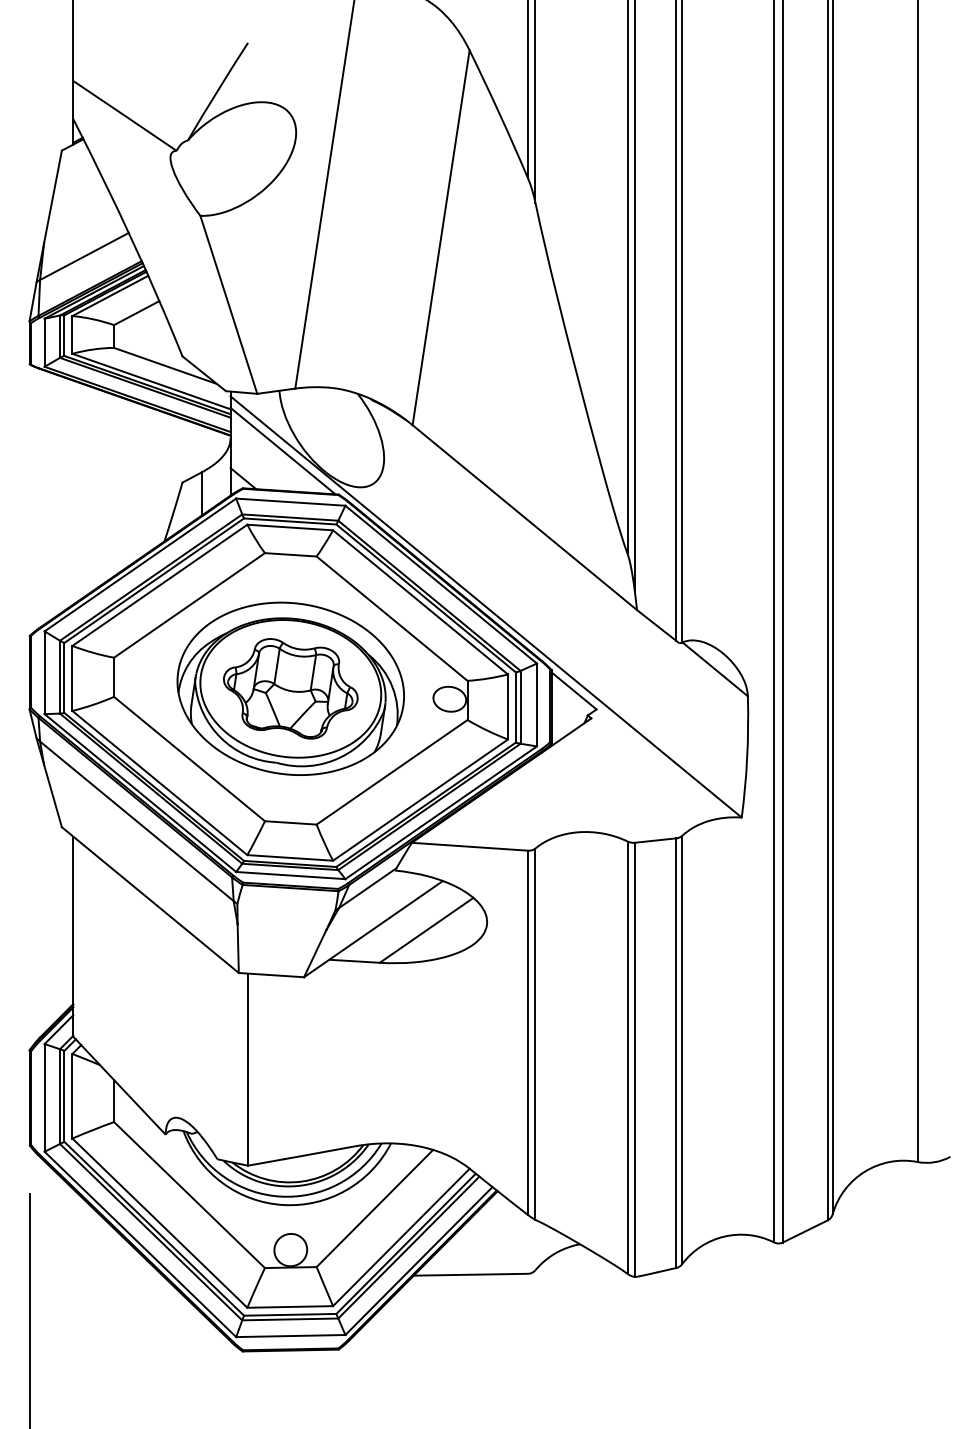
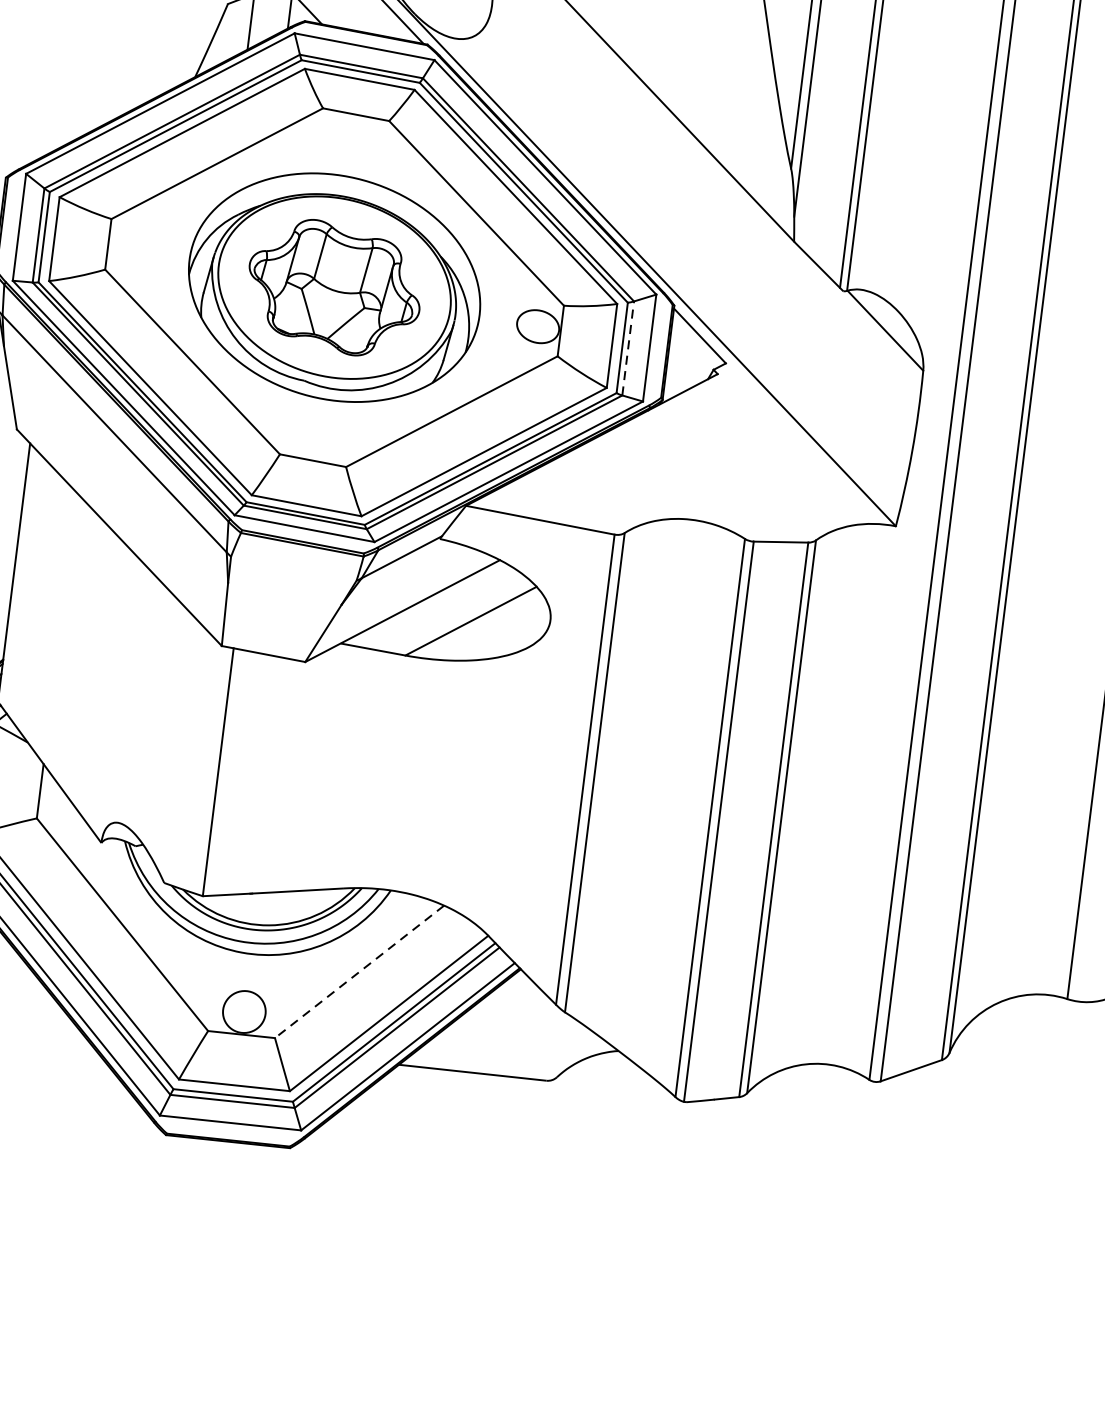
line: (520, 706) -> (628, 347), solid -> dashed
line: (374, 1208) -> (359, 971), solid -> dashed

